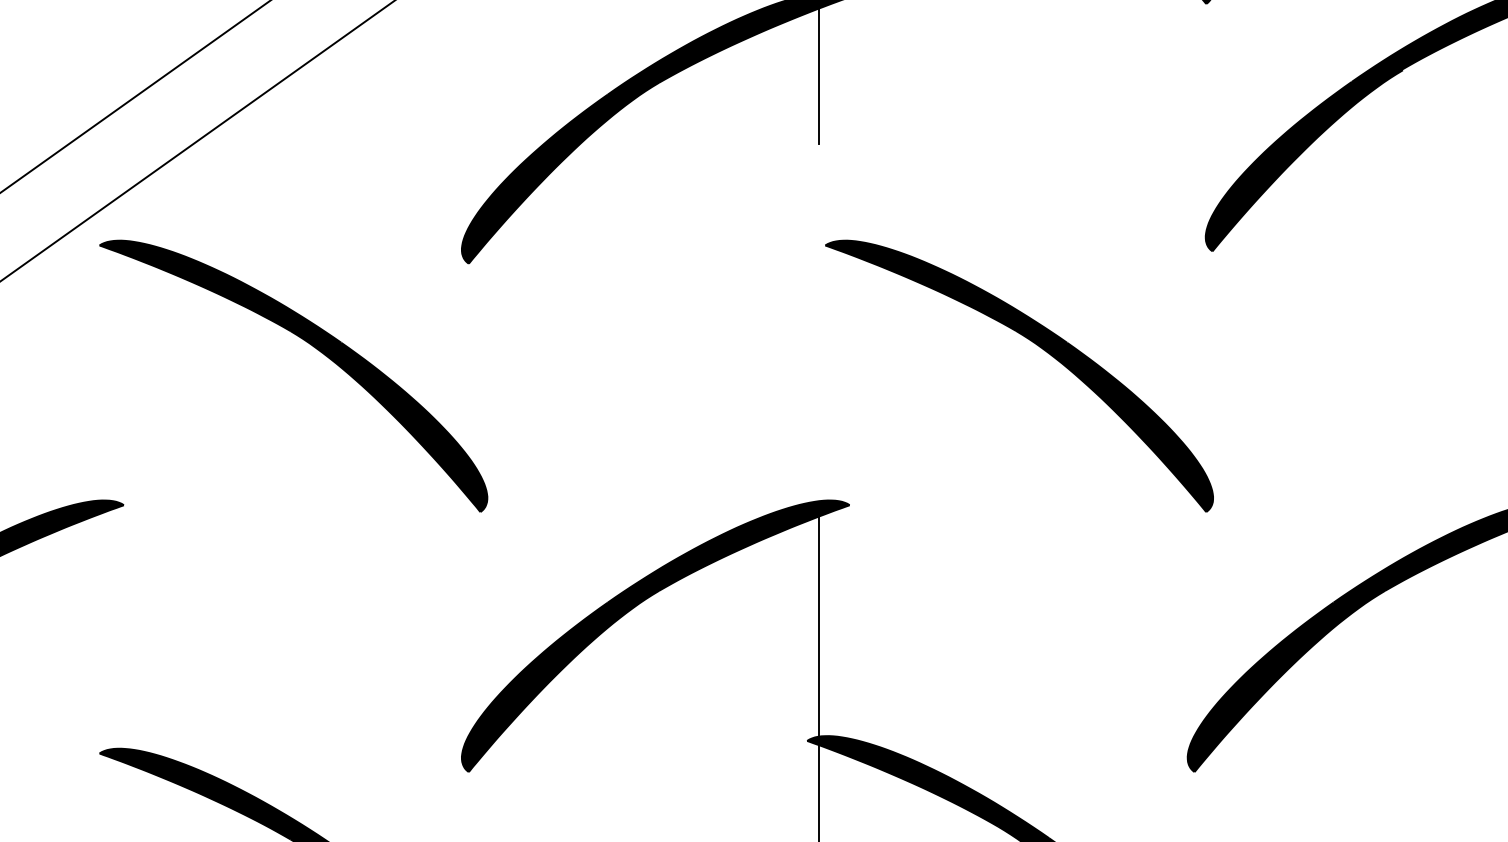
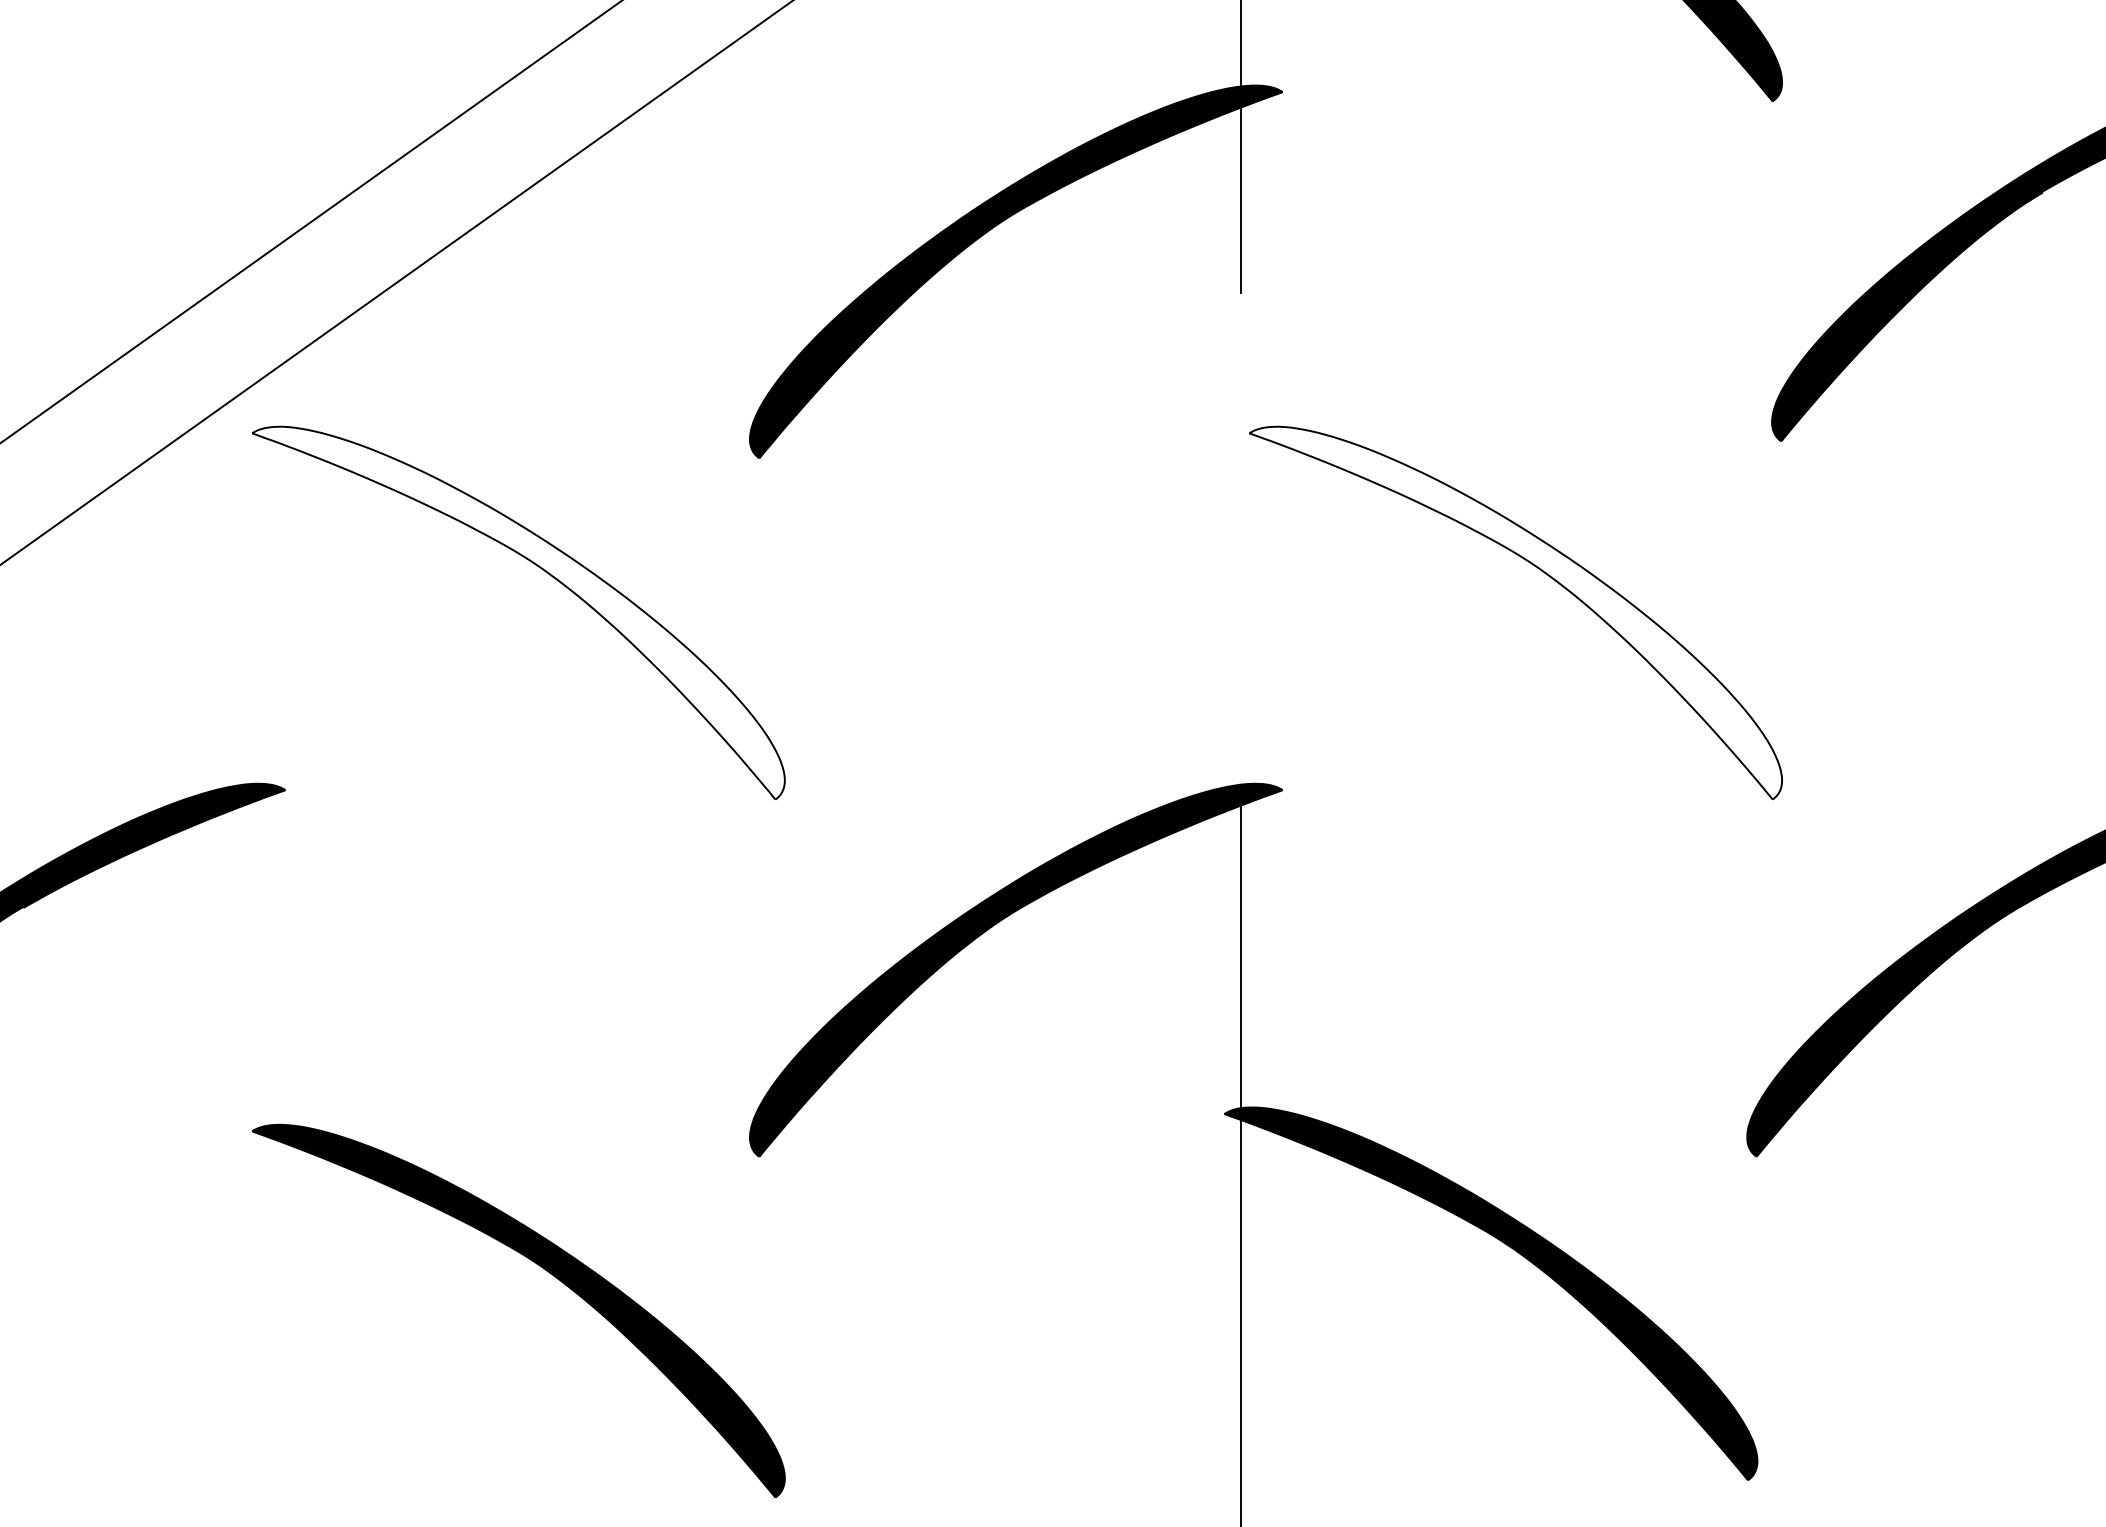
fill: (293, 375) -> (518, 612), removed
fill: (1019, 375) -> (1515, 612), removed

